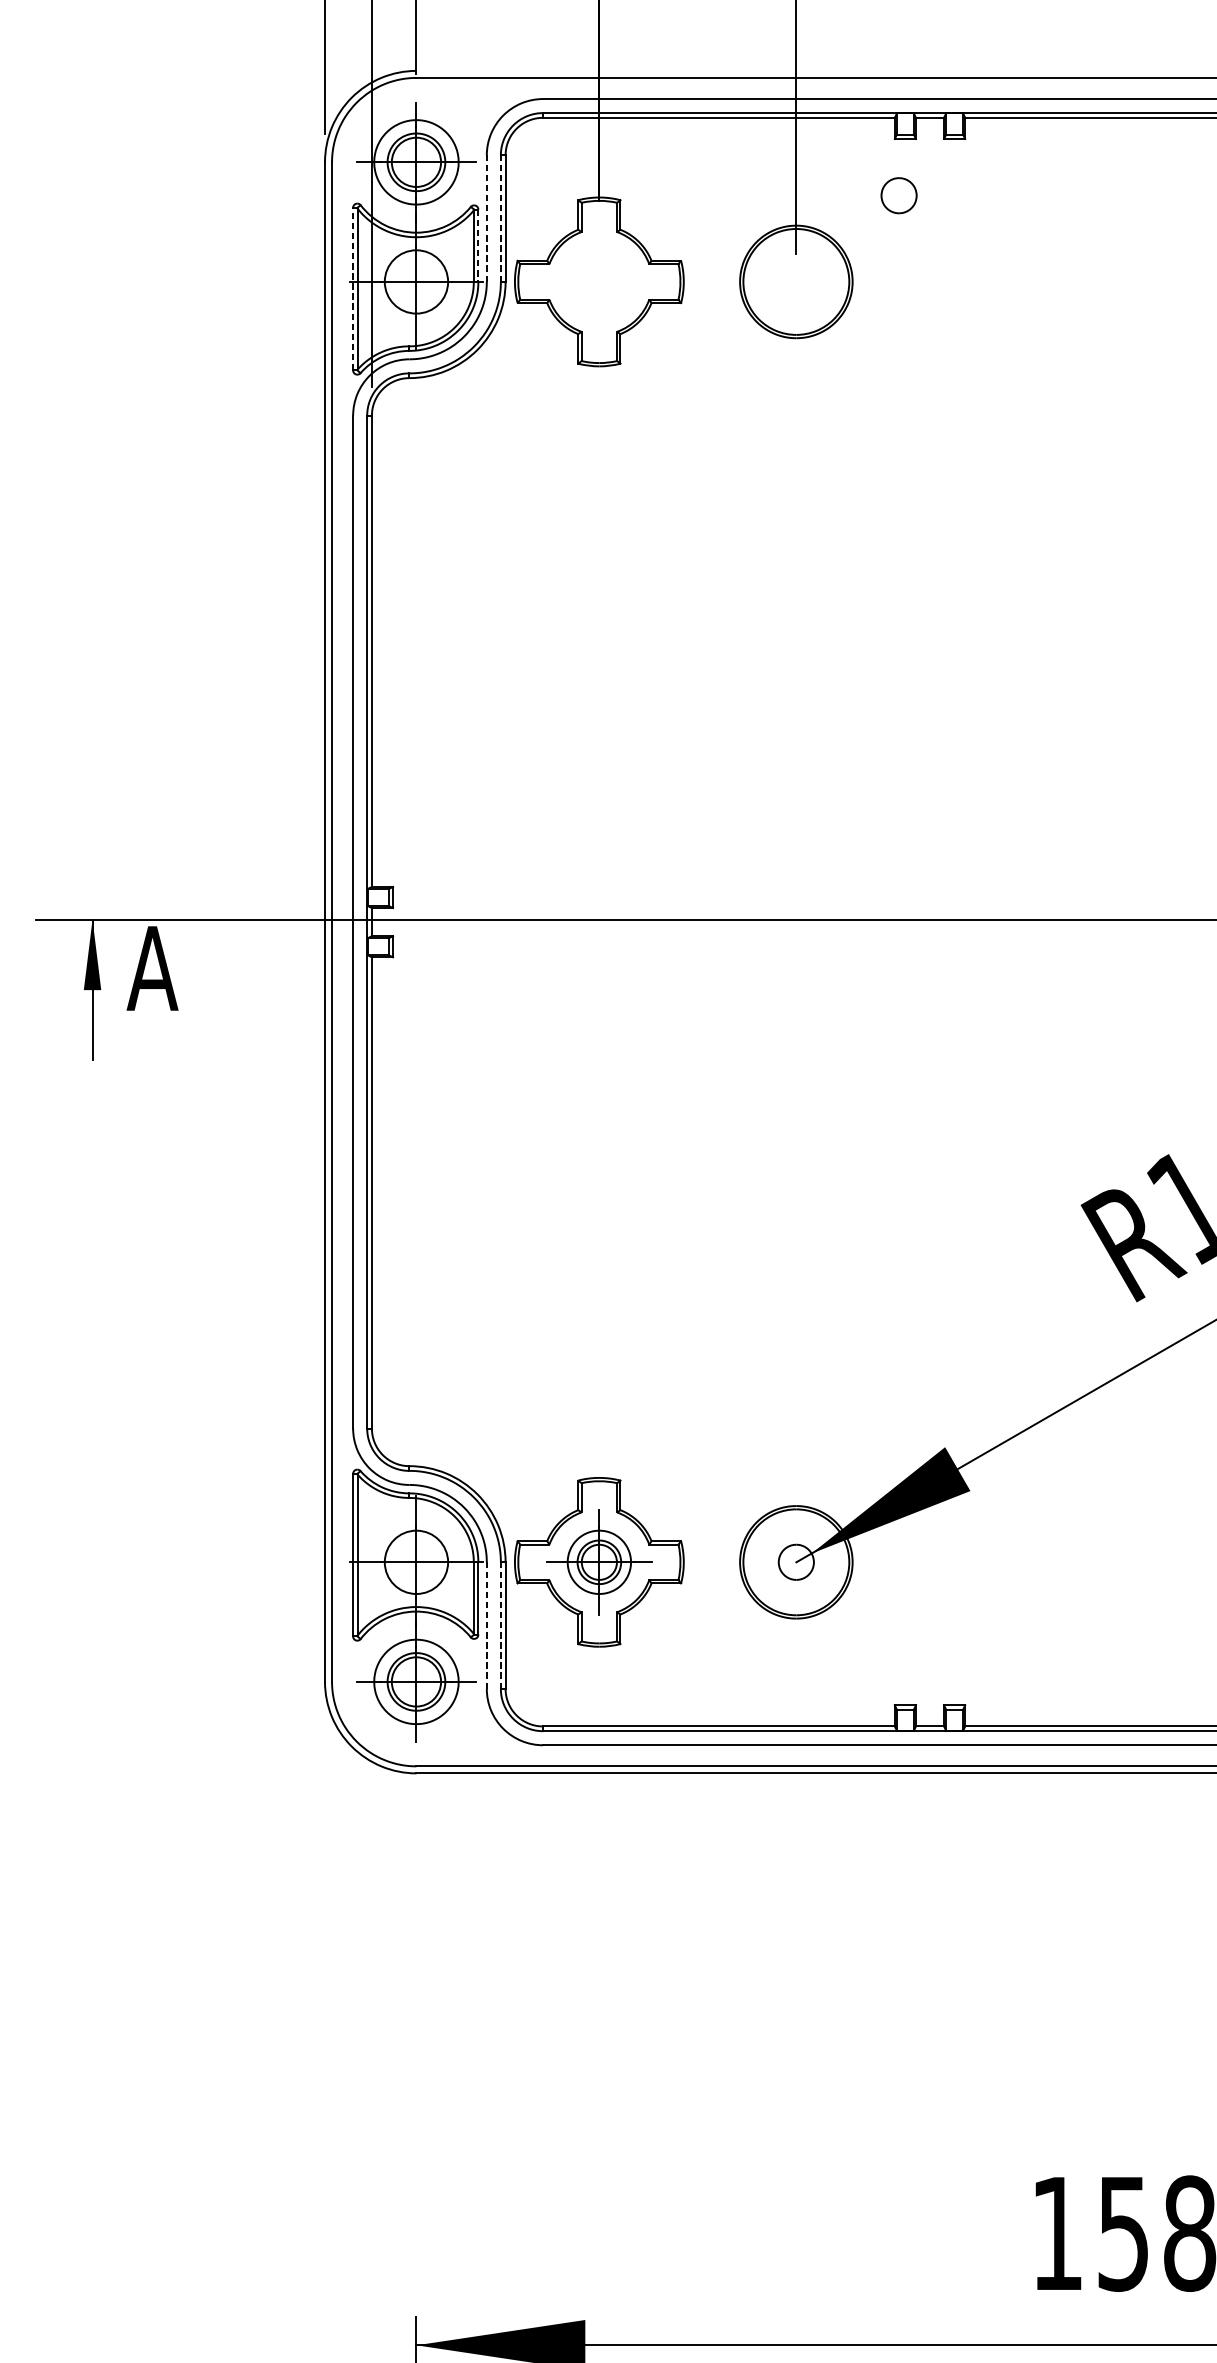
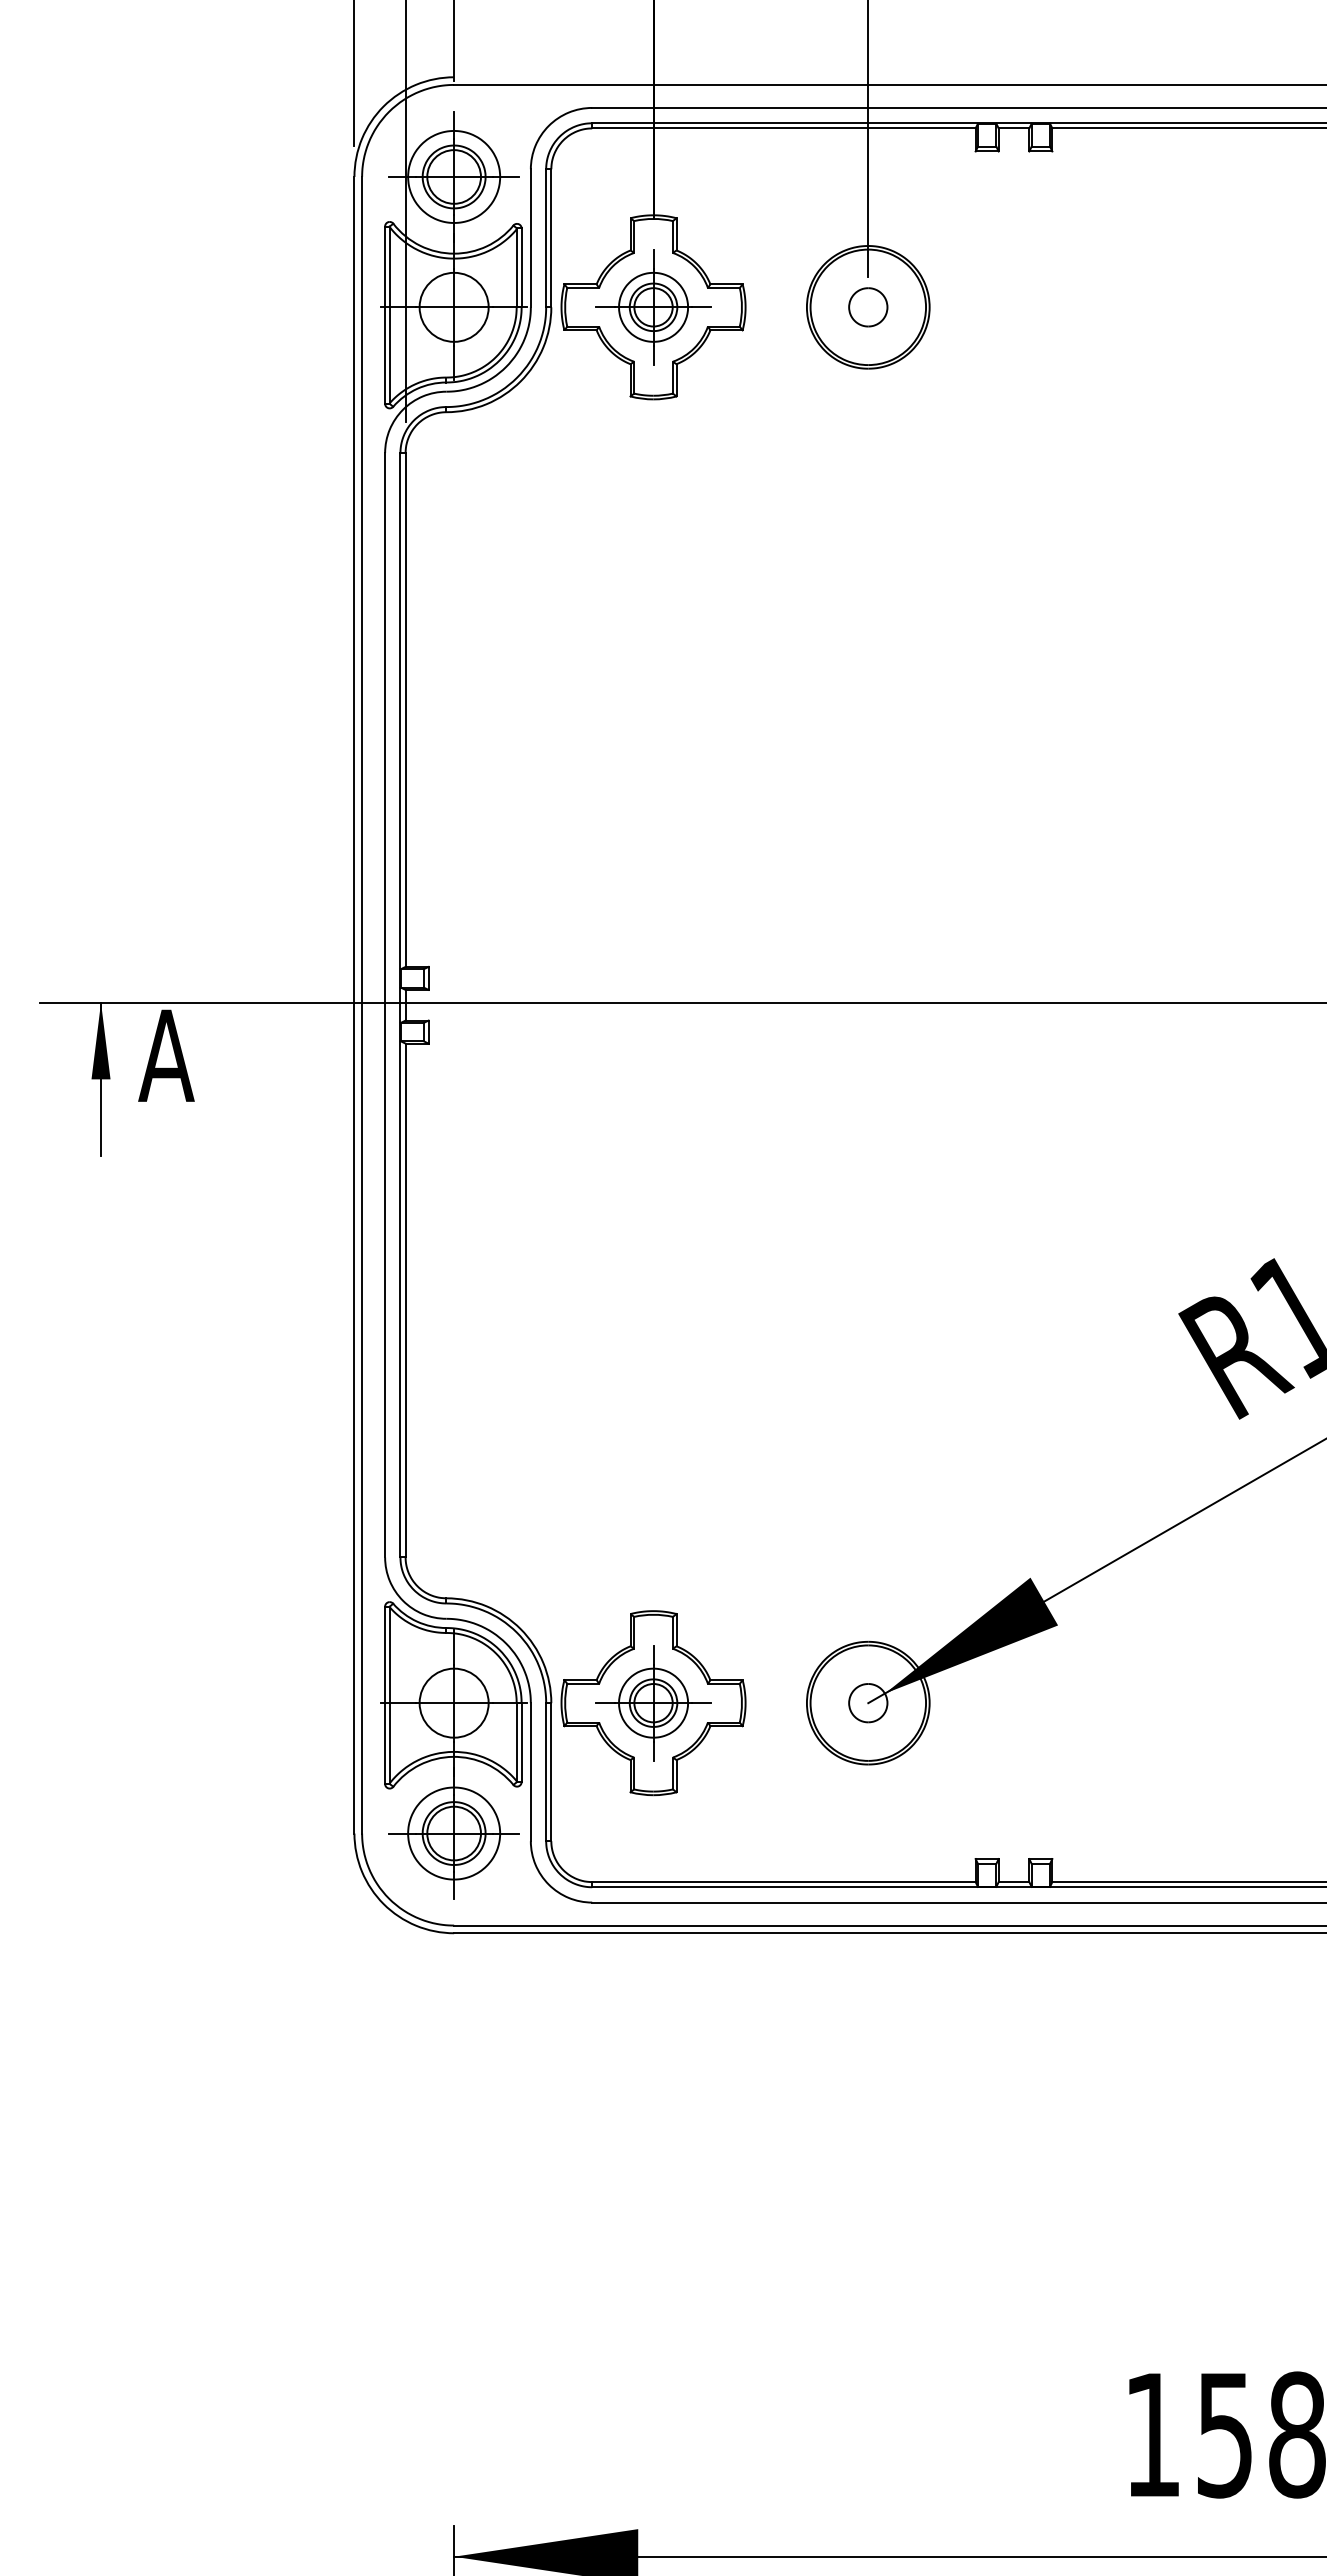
part: (899, 195) -> (868, 307), moved
line: (486, 217) -> (530, 237), dashed -> solid
line: (501, 217) -> (546, 237), dashed -> solid
line: (478, 246) -> (521, 268), dashed -> solid
part: (599, 282) -> (653, 307), added
line: (353, 289) -> (385, 315), dashed -> solid
line: (486, 1625) -> (530, 1771), dashed -> solid
line: (501, 1625) -> (546, 1771), dashed -> solid

